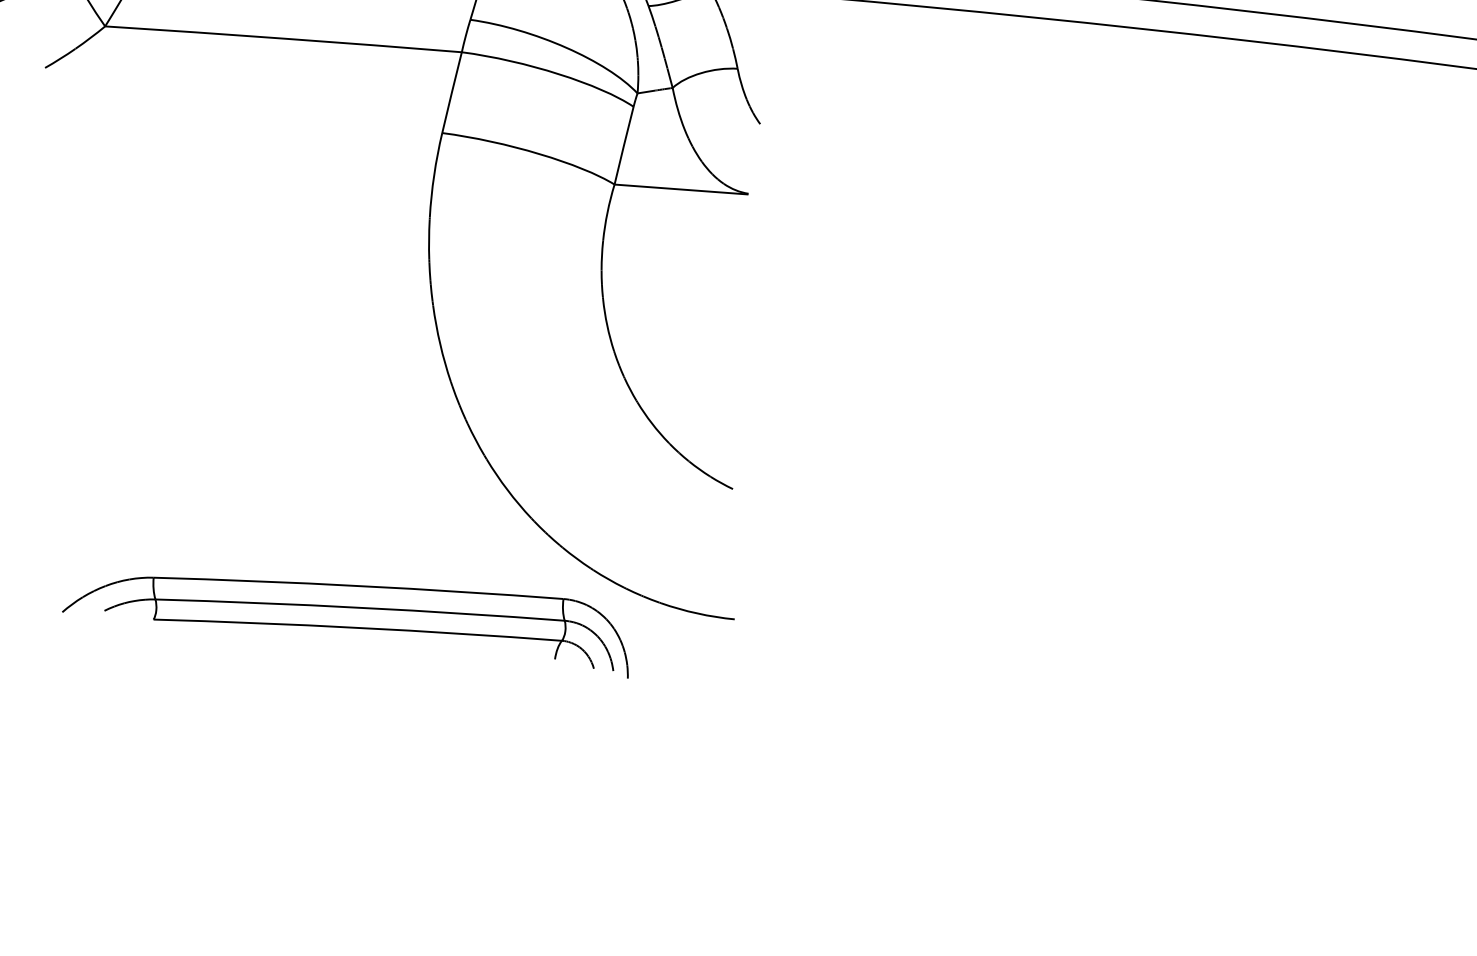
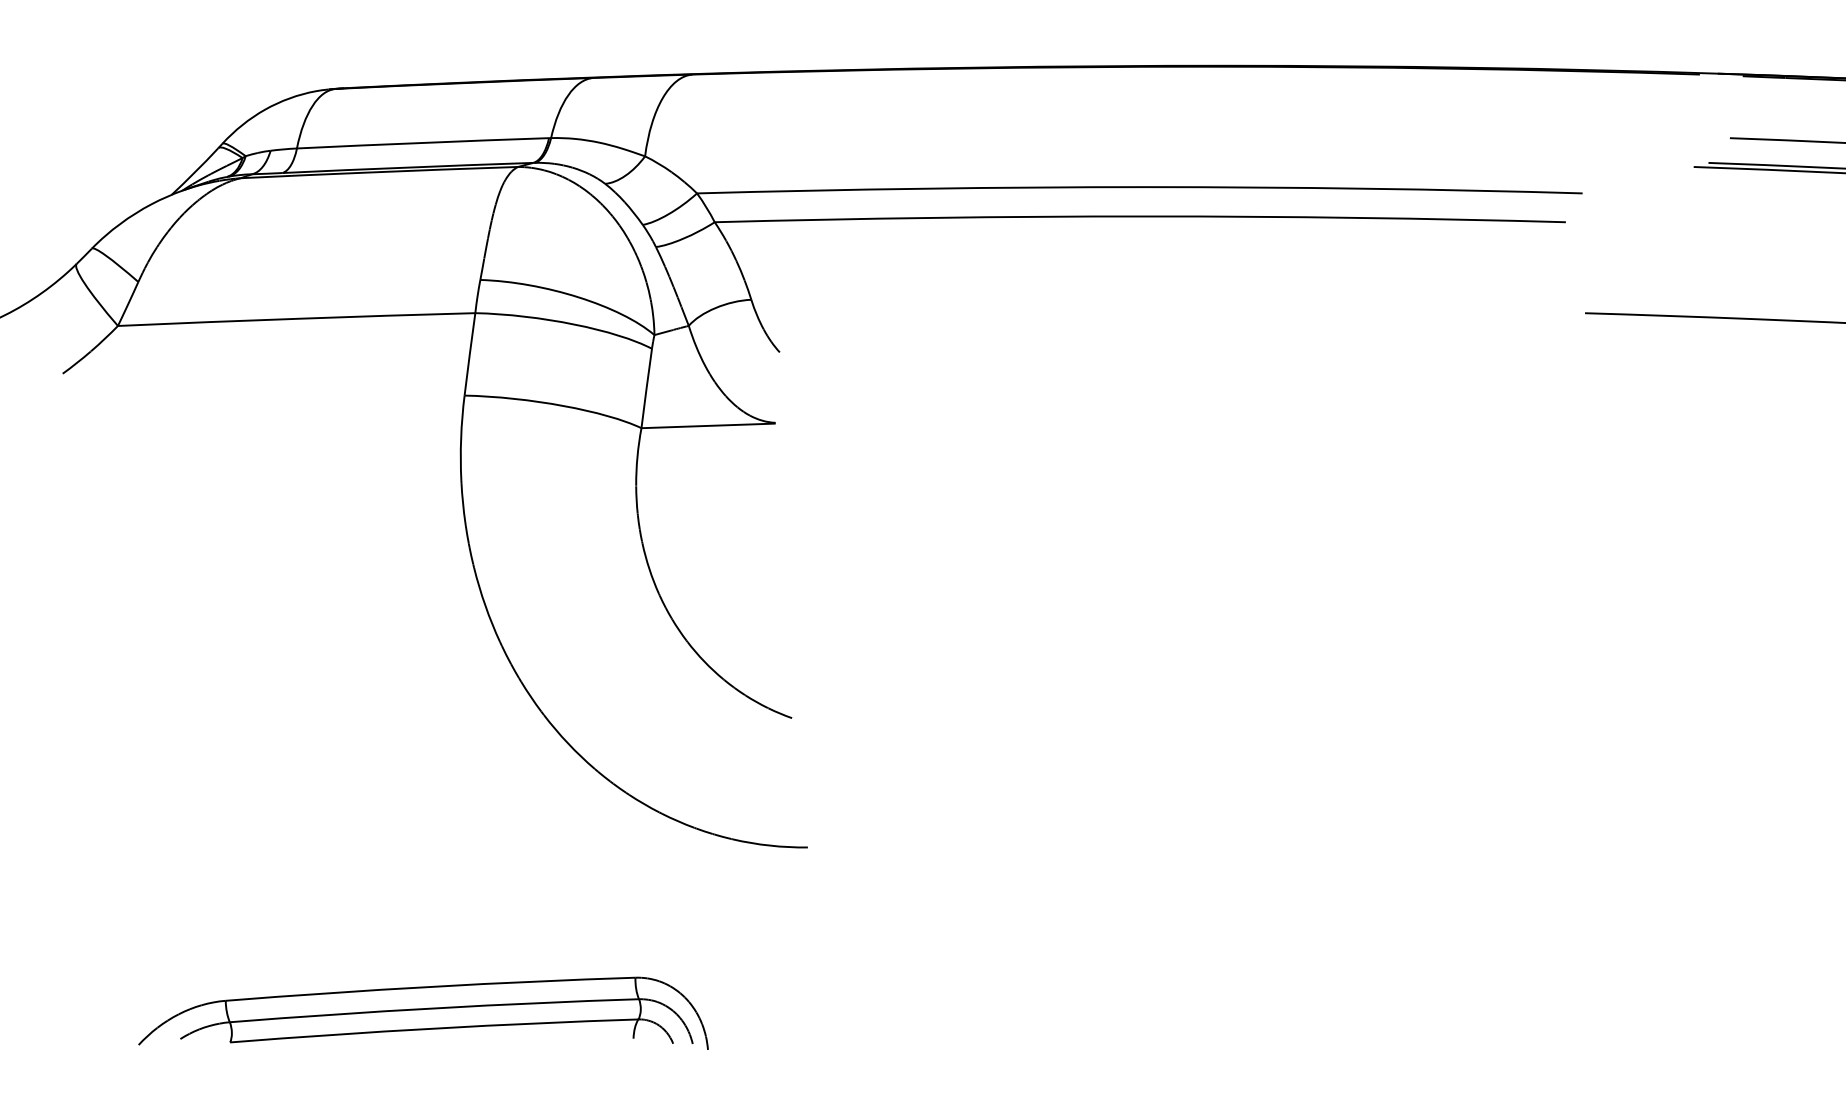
part: (349, 610) -> (423, 1012), moved

